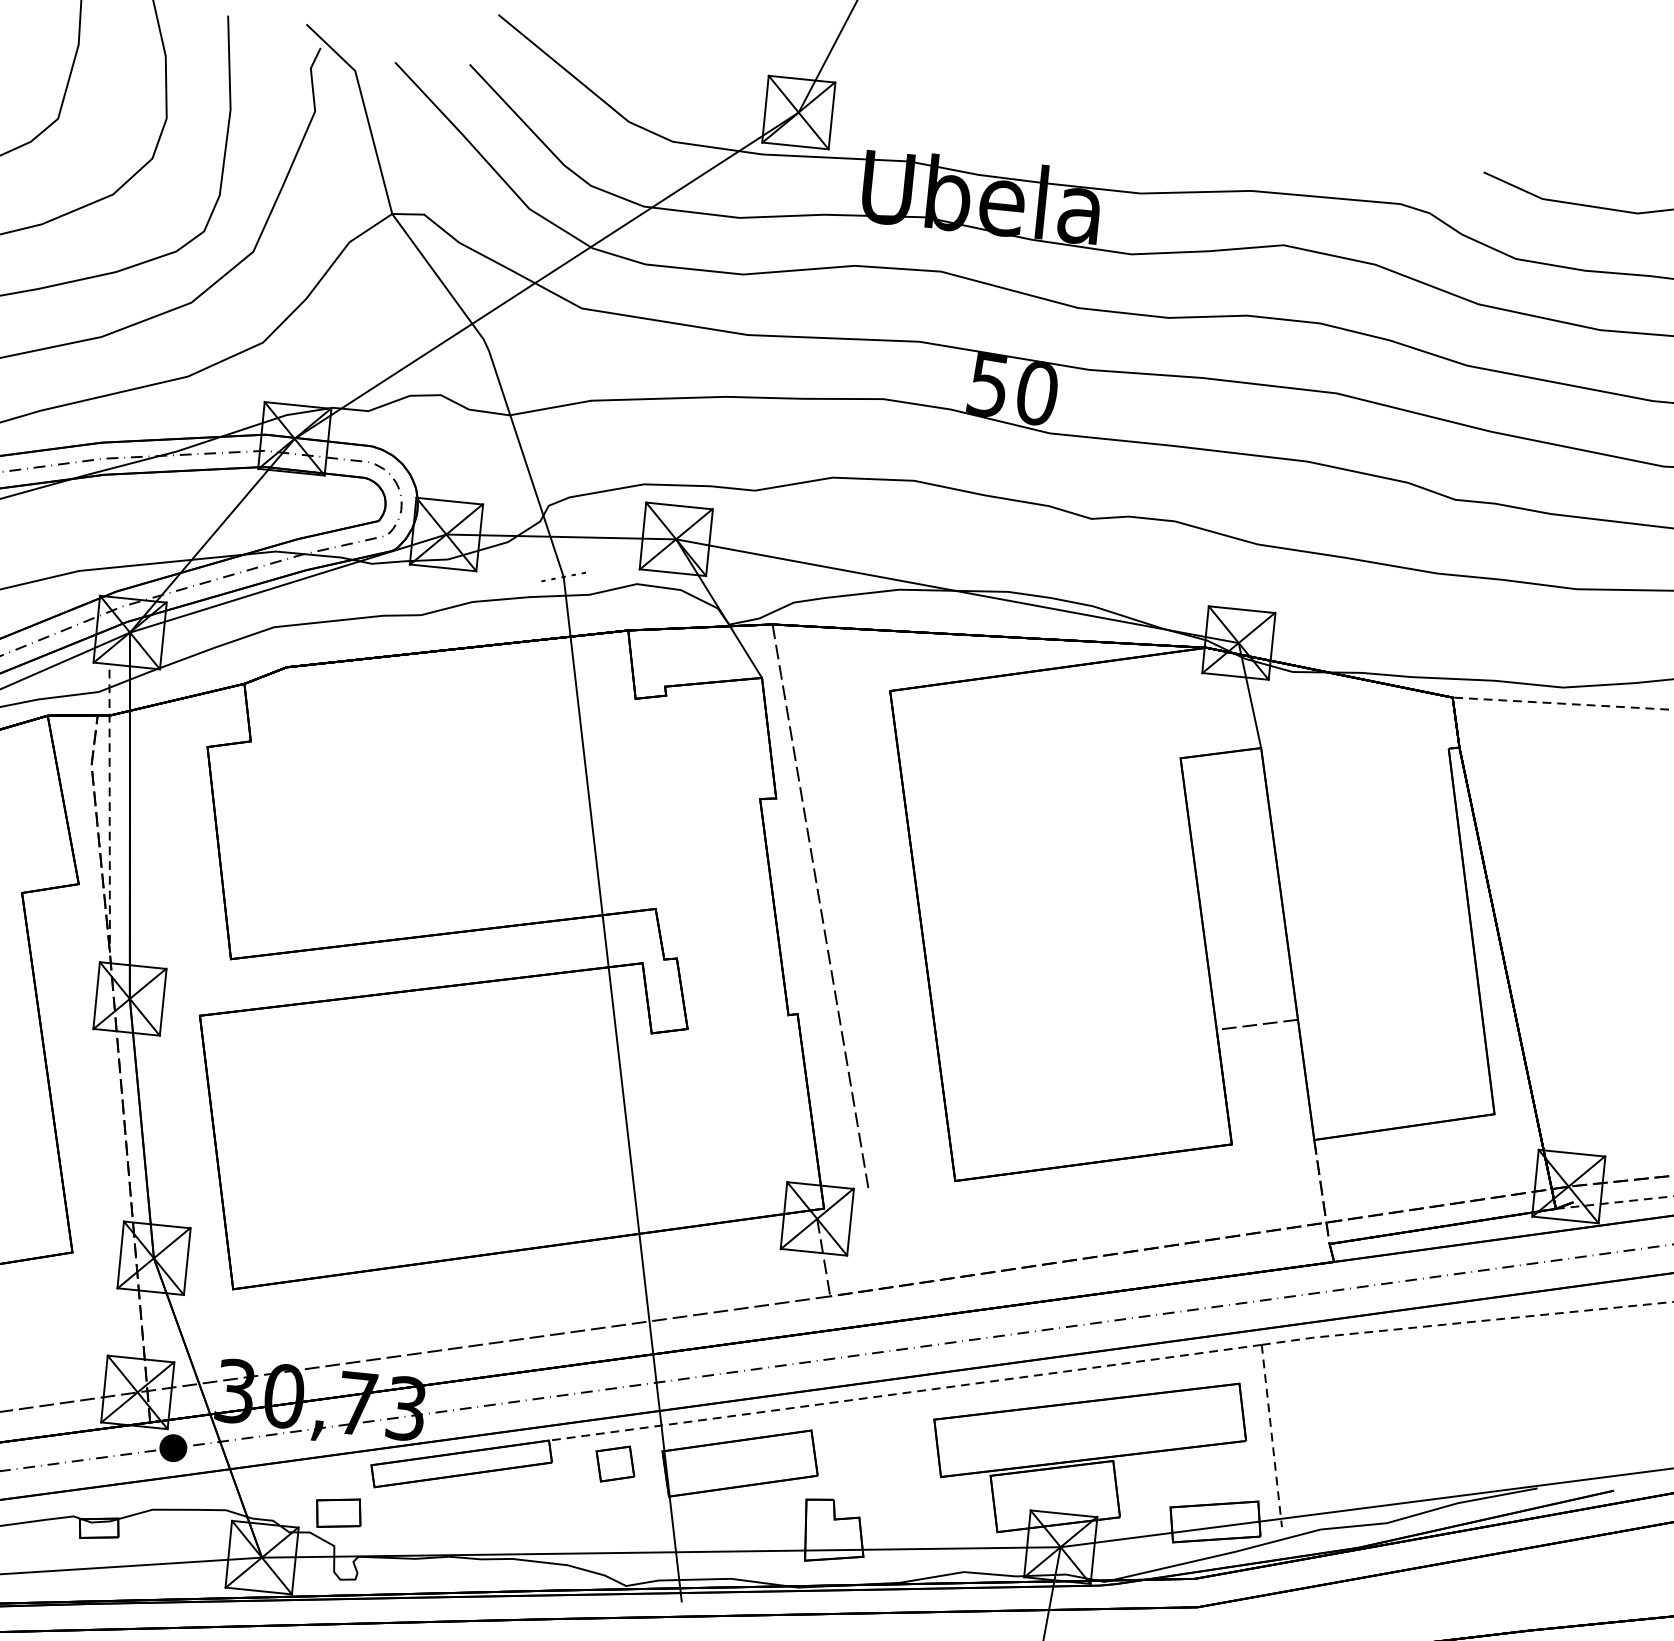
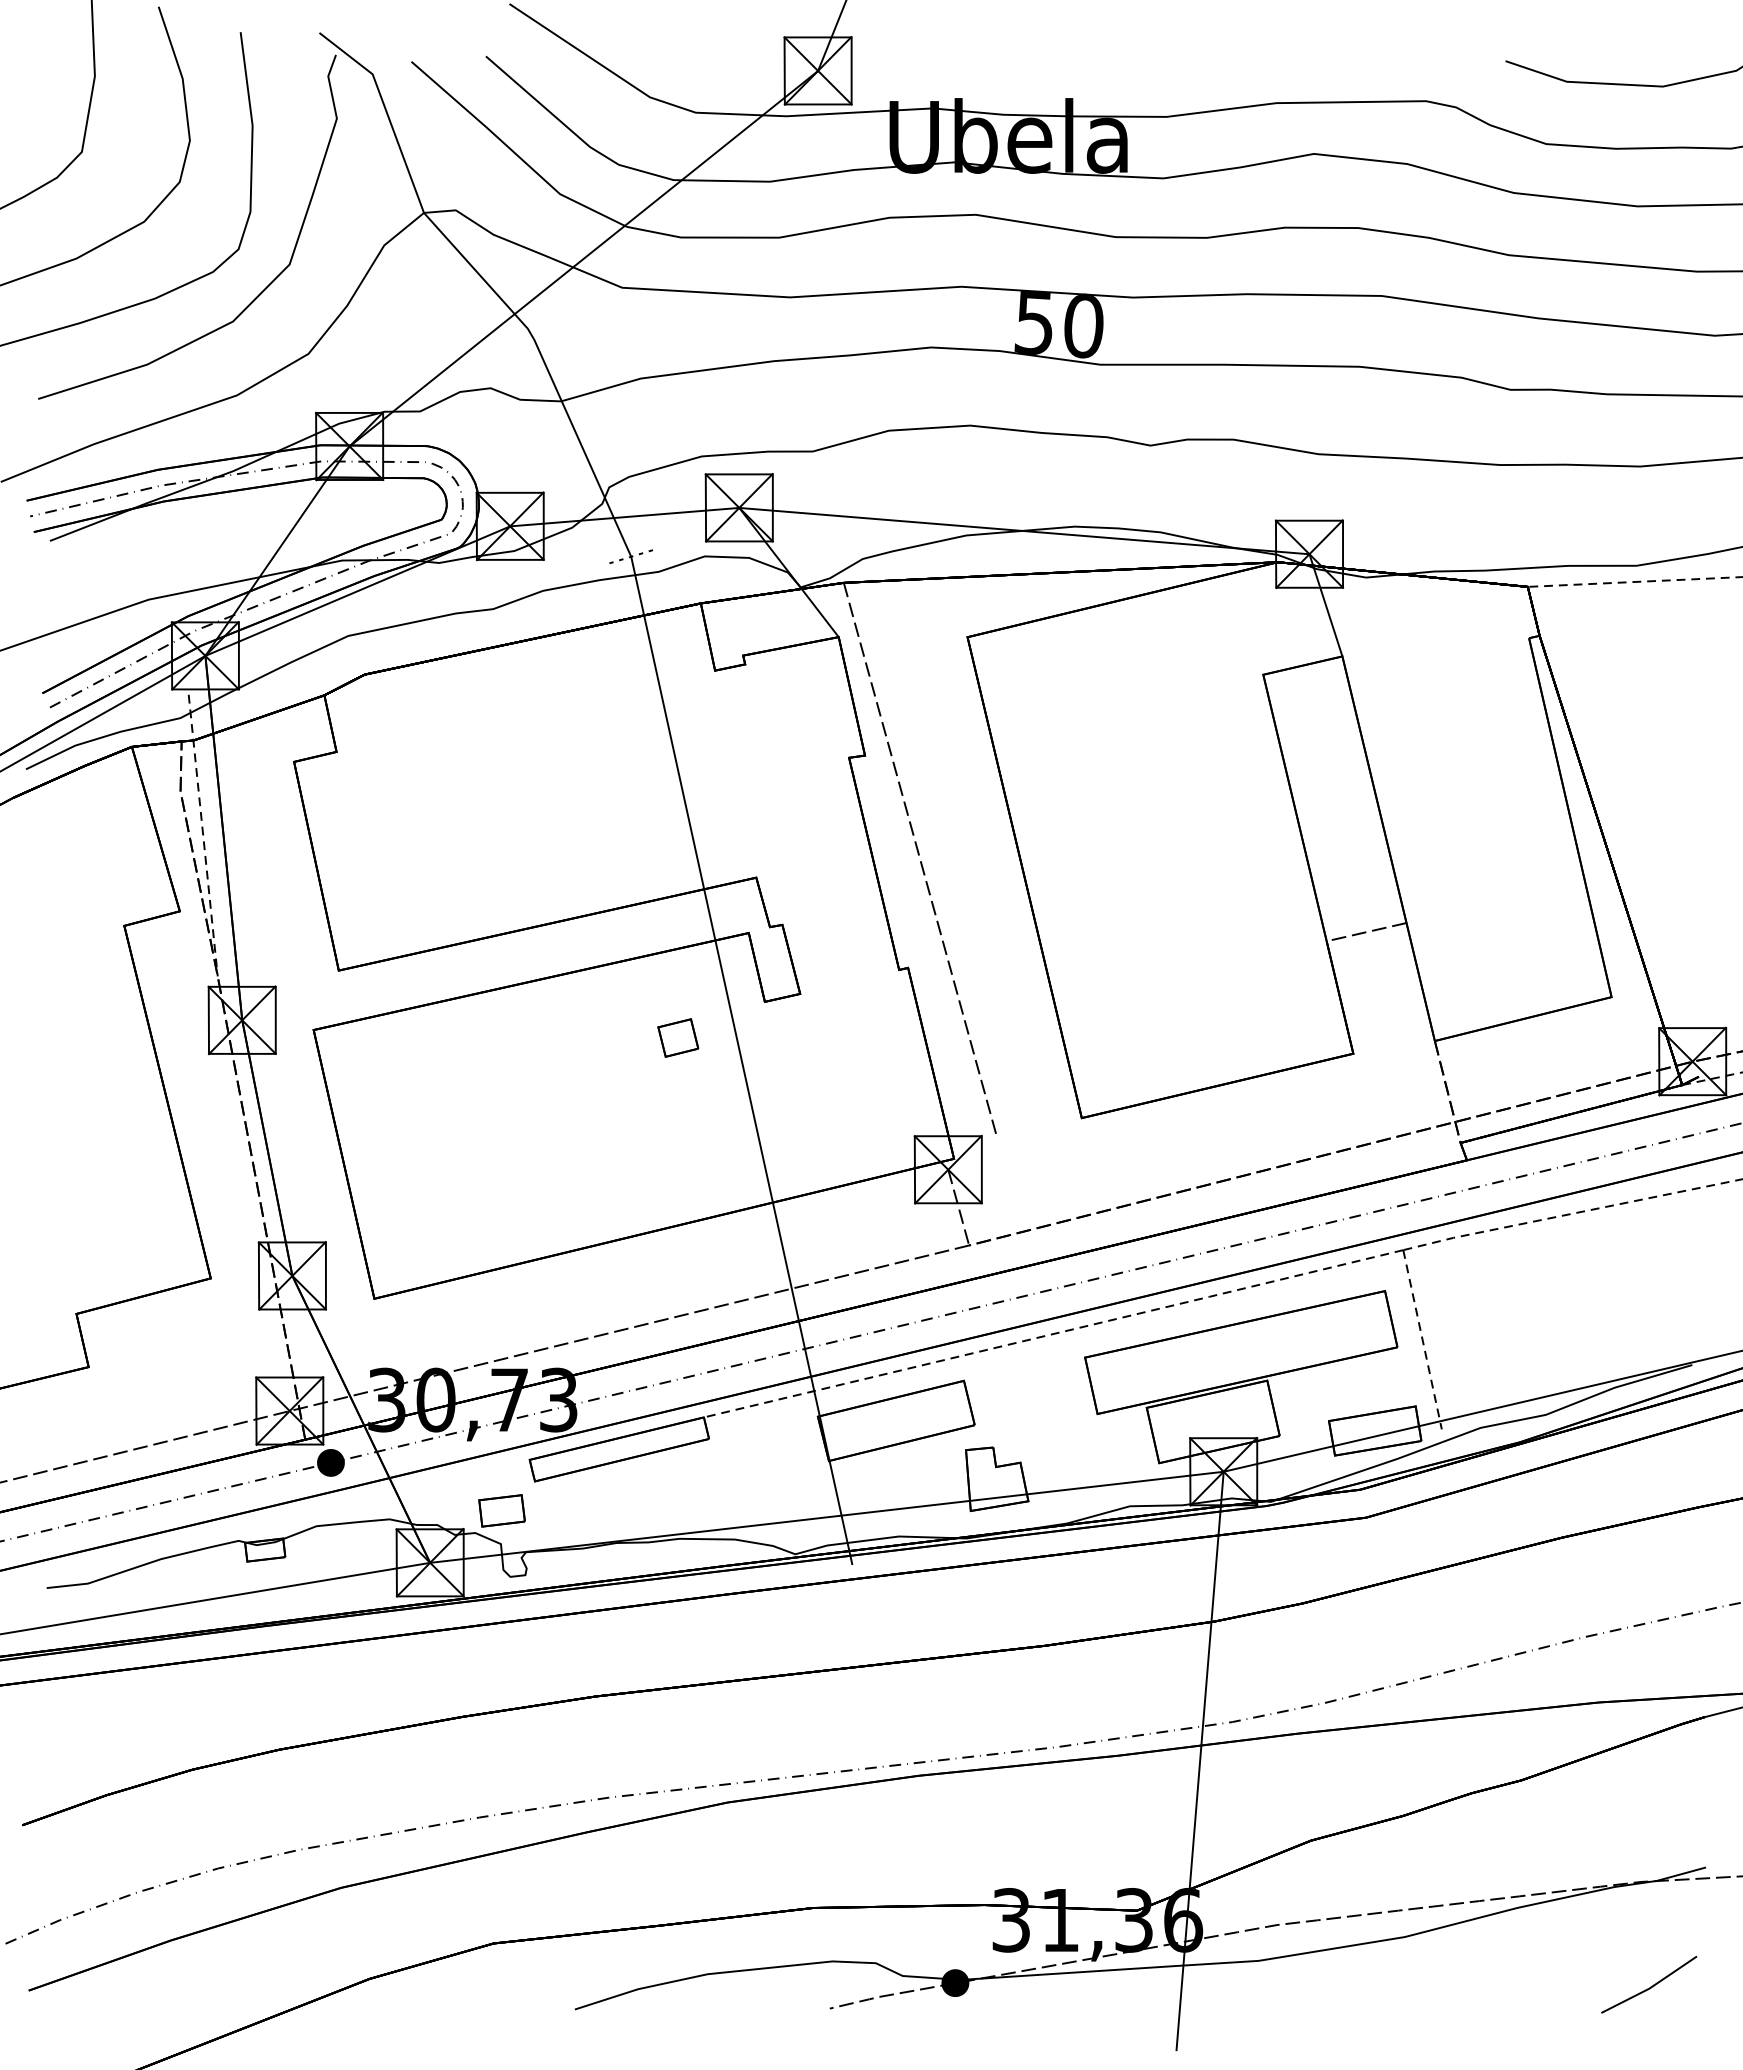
part: (615, 1463) -> (678, 1037), moved

